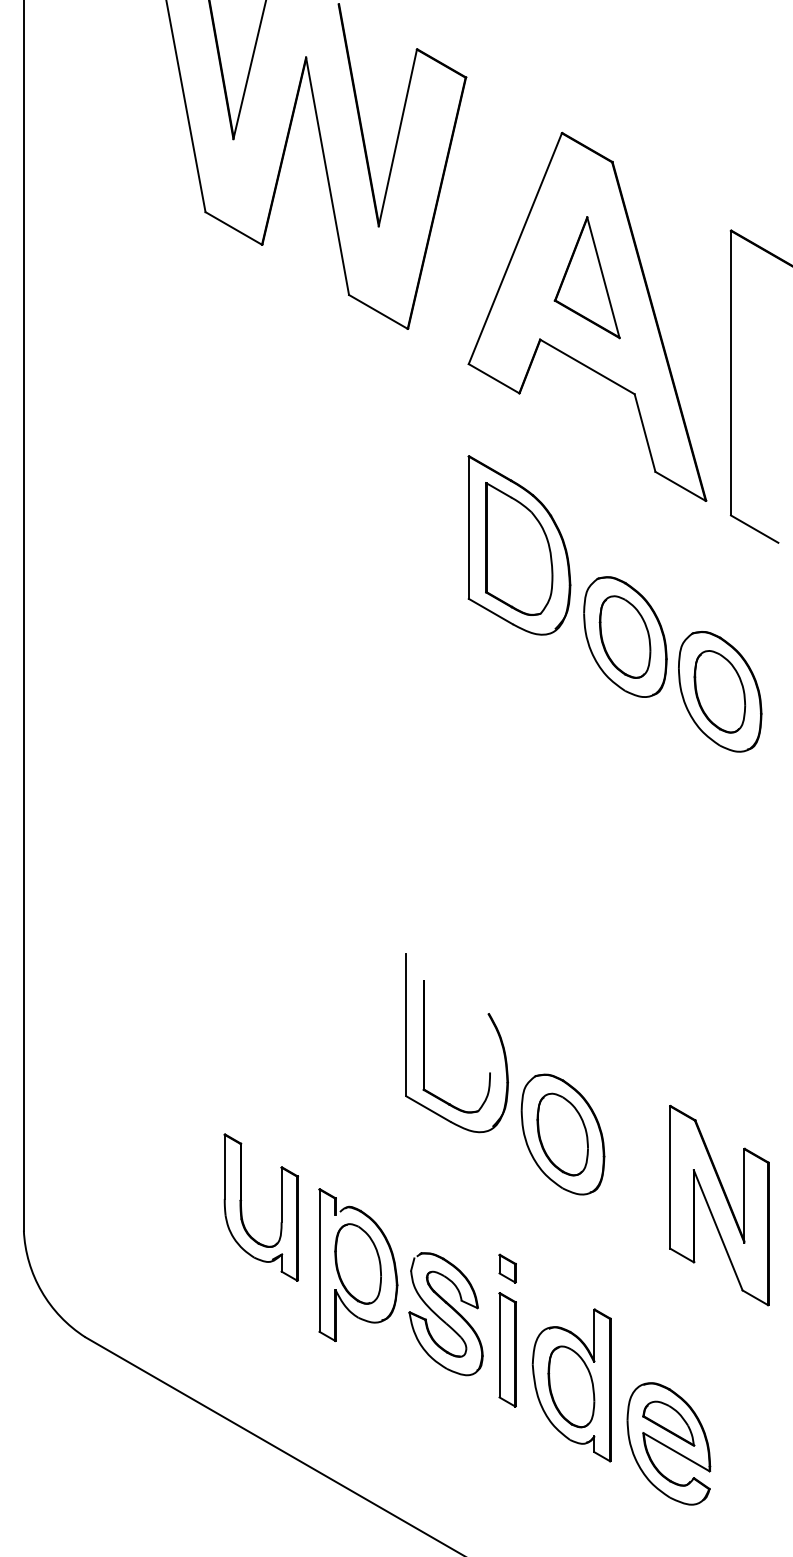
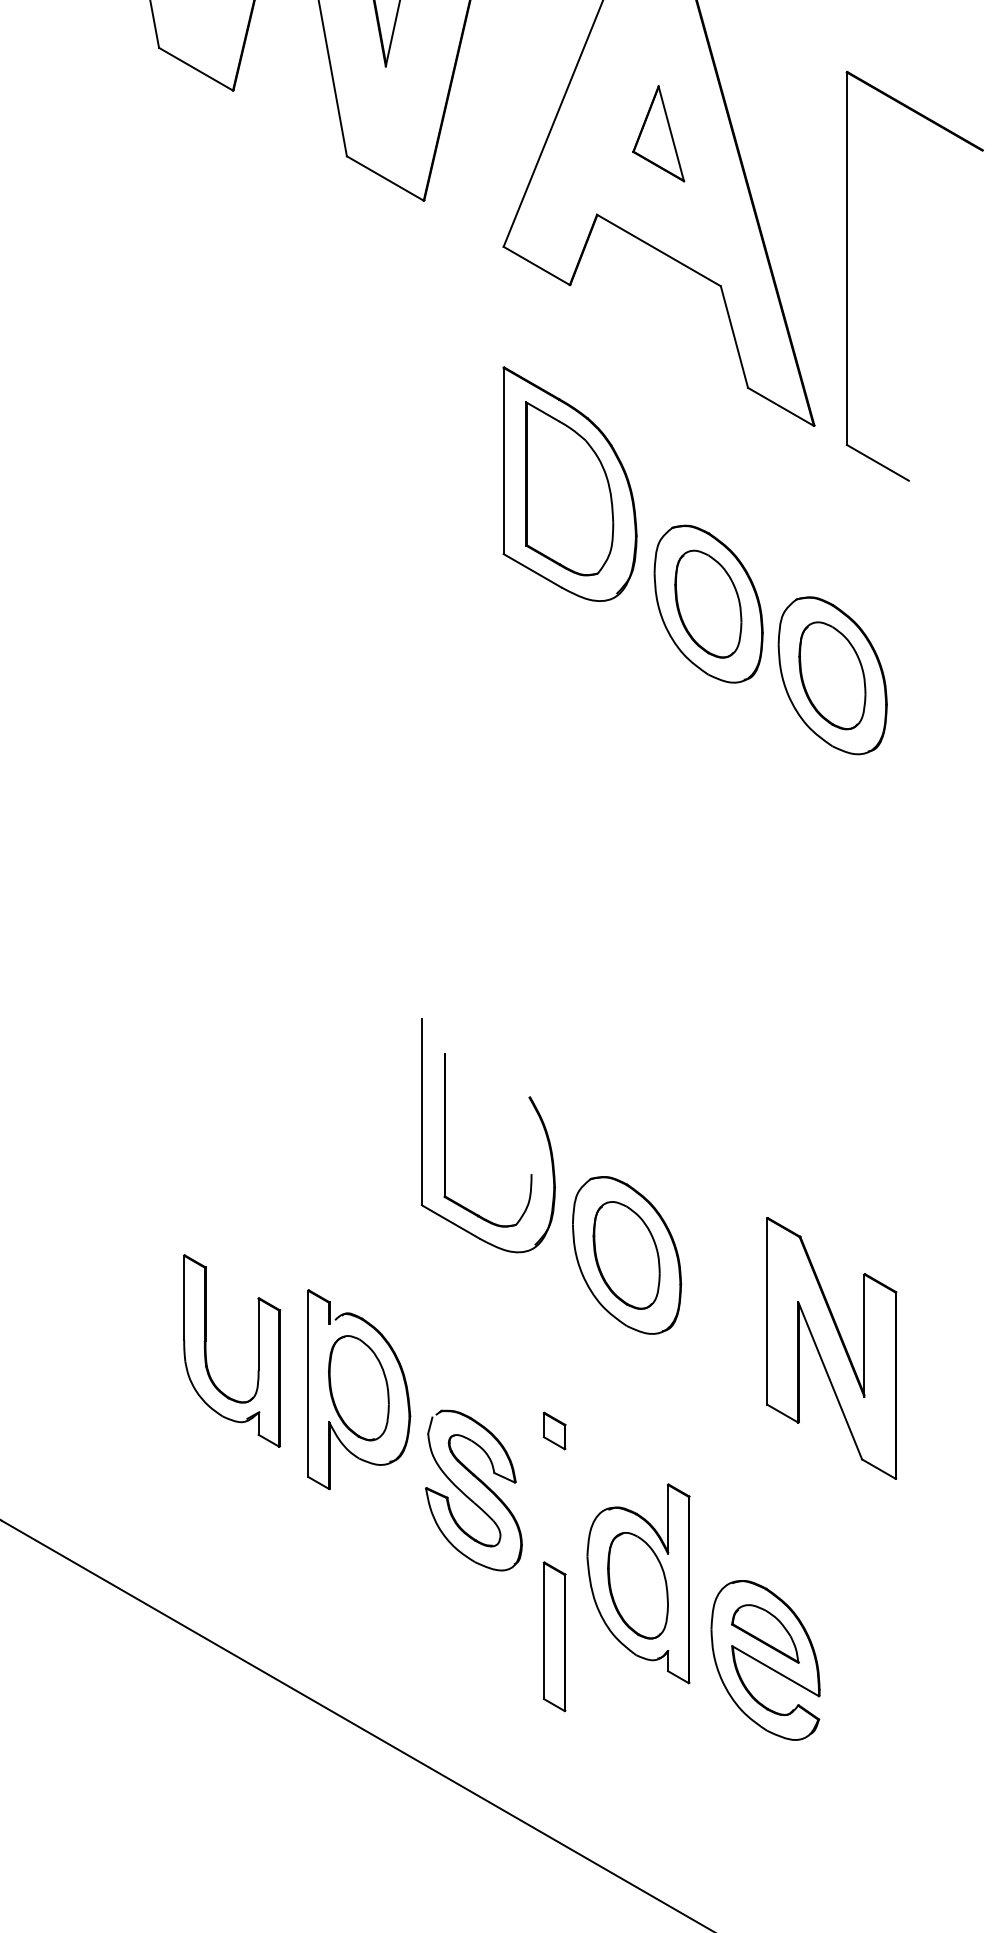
part: (586, 277) -> (657, 133), size x0.6
part: (358, 1264) -> (359, 1388), moved
part: (507, 1349) -> (554, 1636), moved

